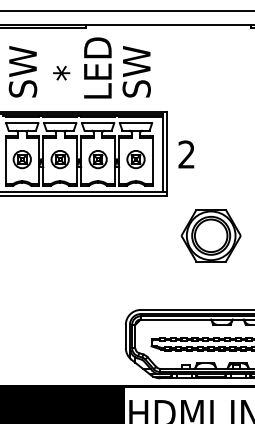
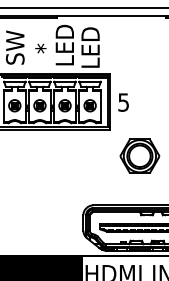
text: (136, 71) -> (90, 47), SW -> LED
text: (186, 154) -> (123, 102), 2 -> 5

